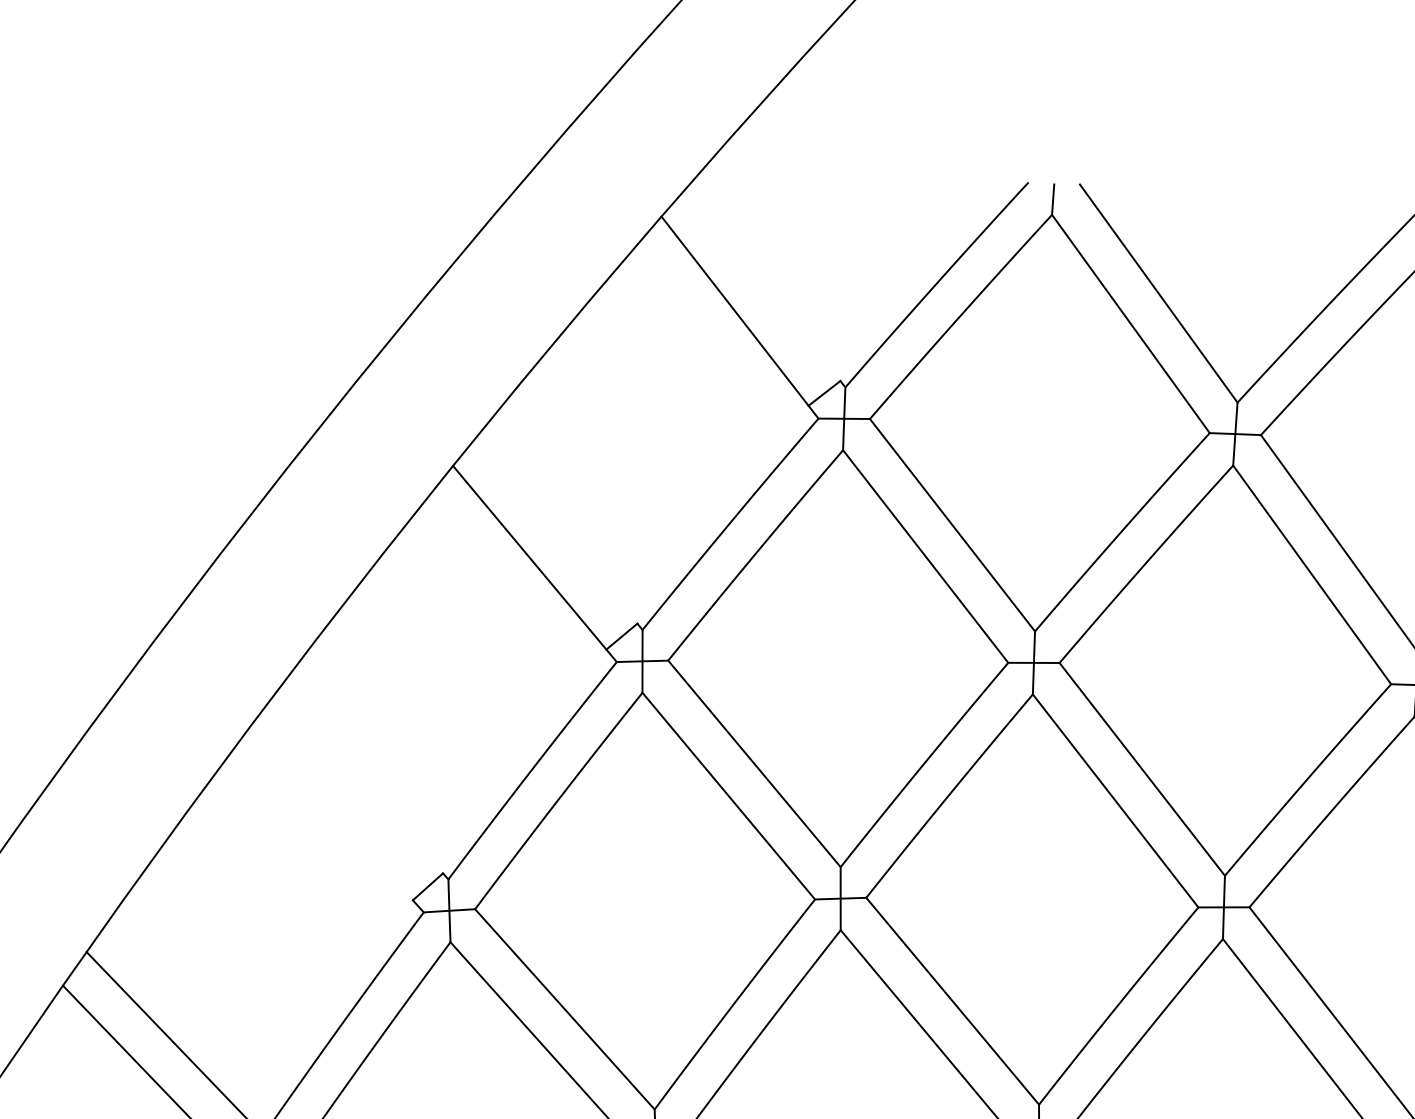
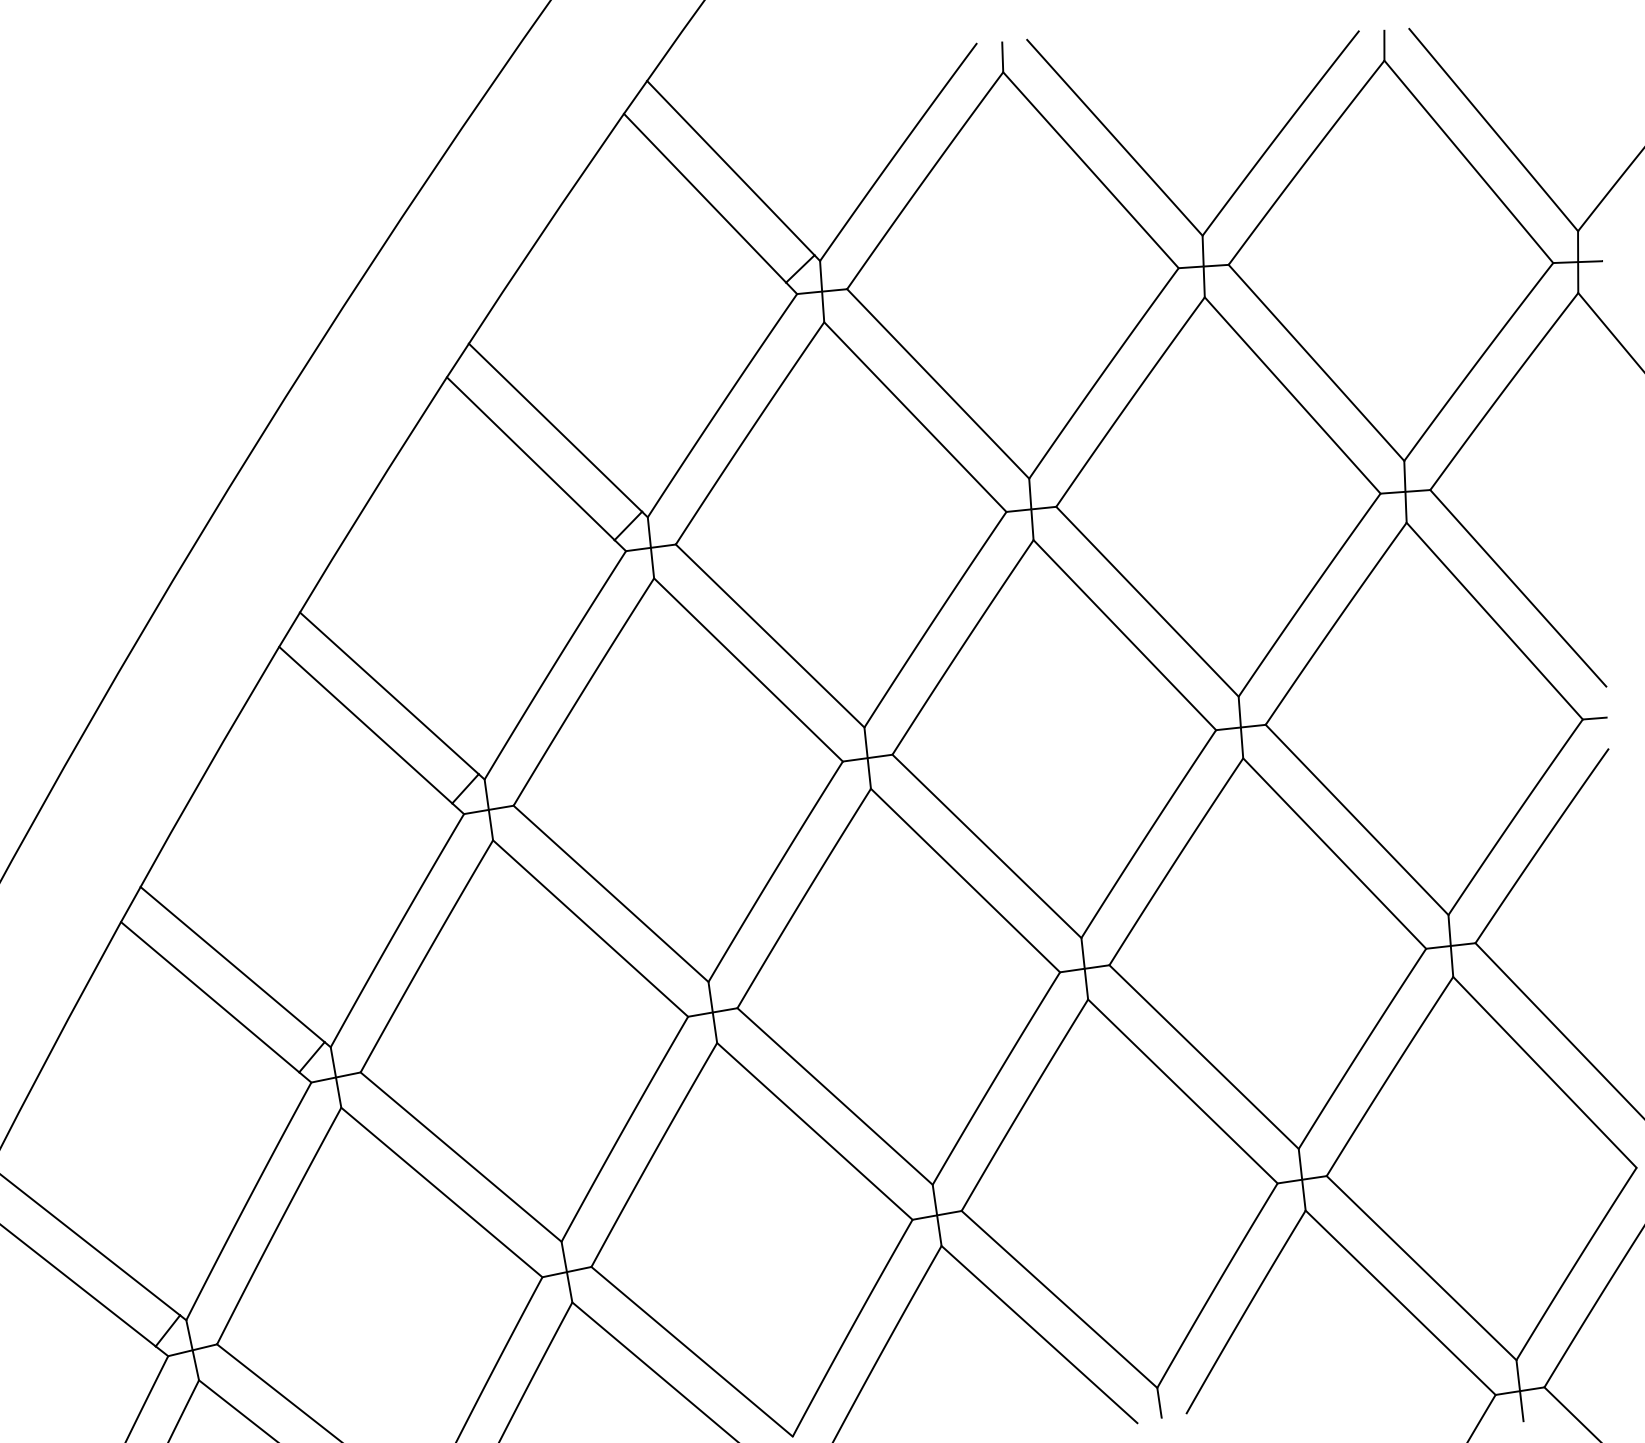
line: (764, 282) -> (730, 167), added
line: (558, 528) -> (555, 427), added
line: (359, 781) -> (388, 693), added
line: (333, 810) -> (365, 724), added

